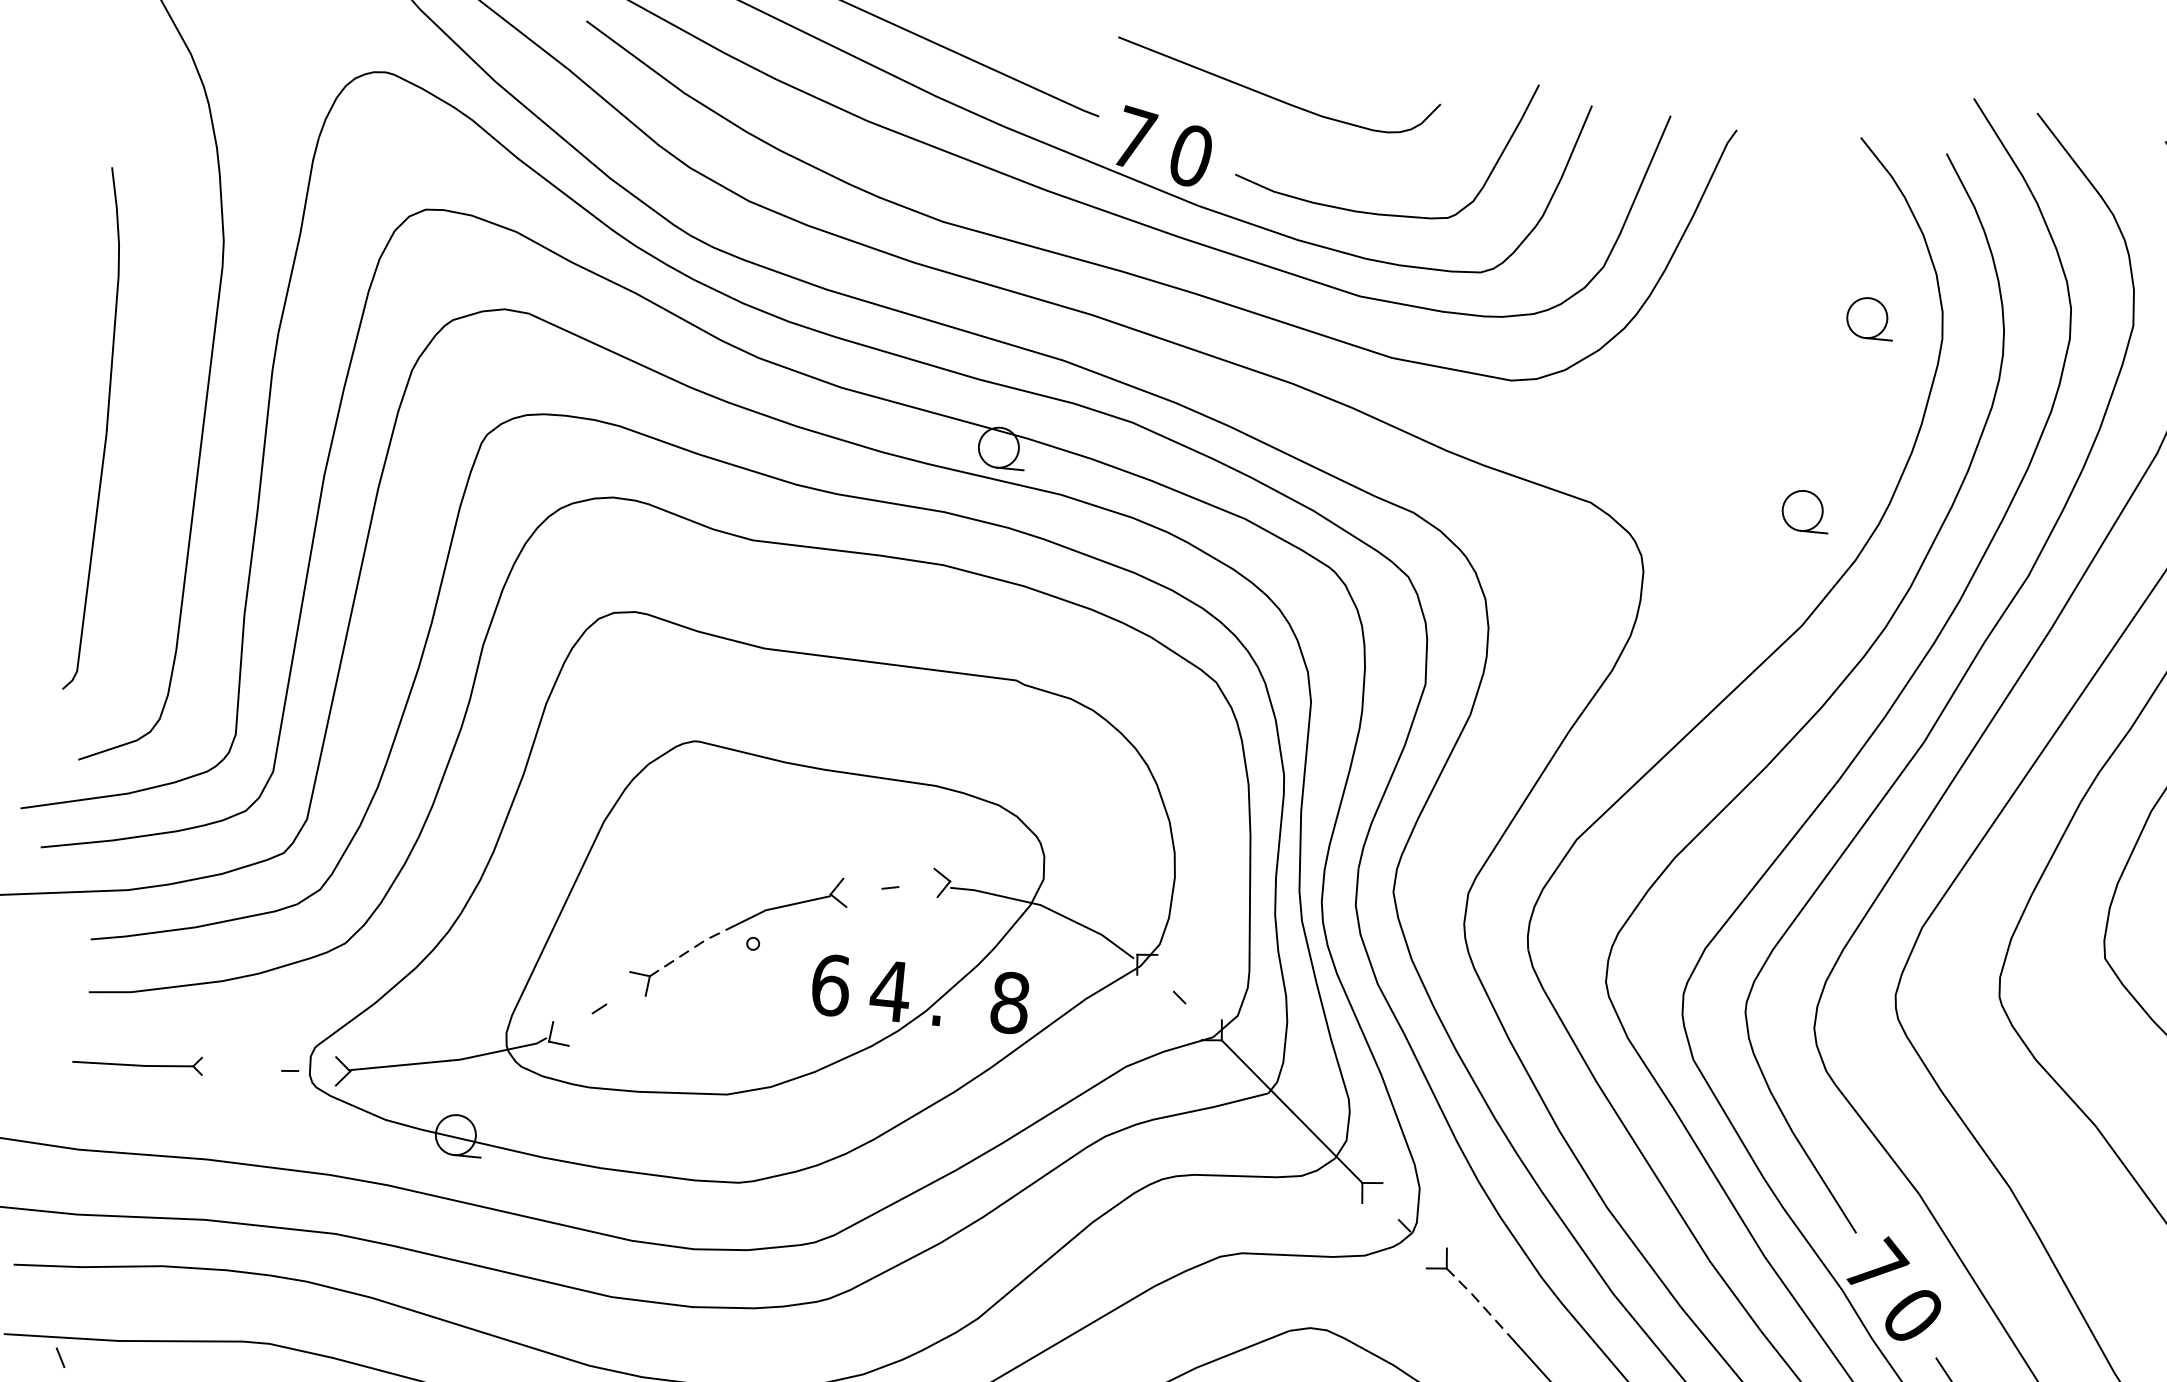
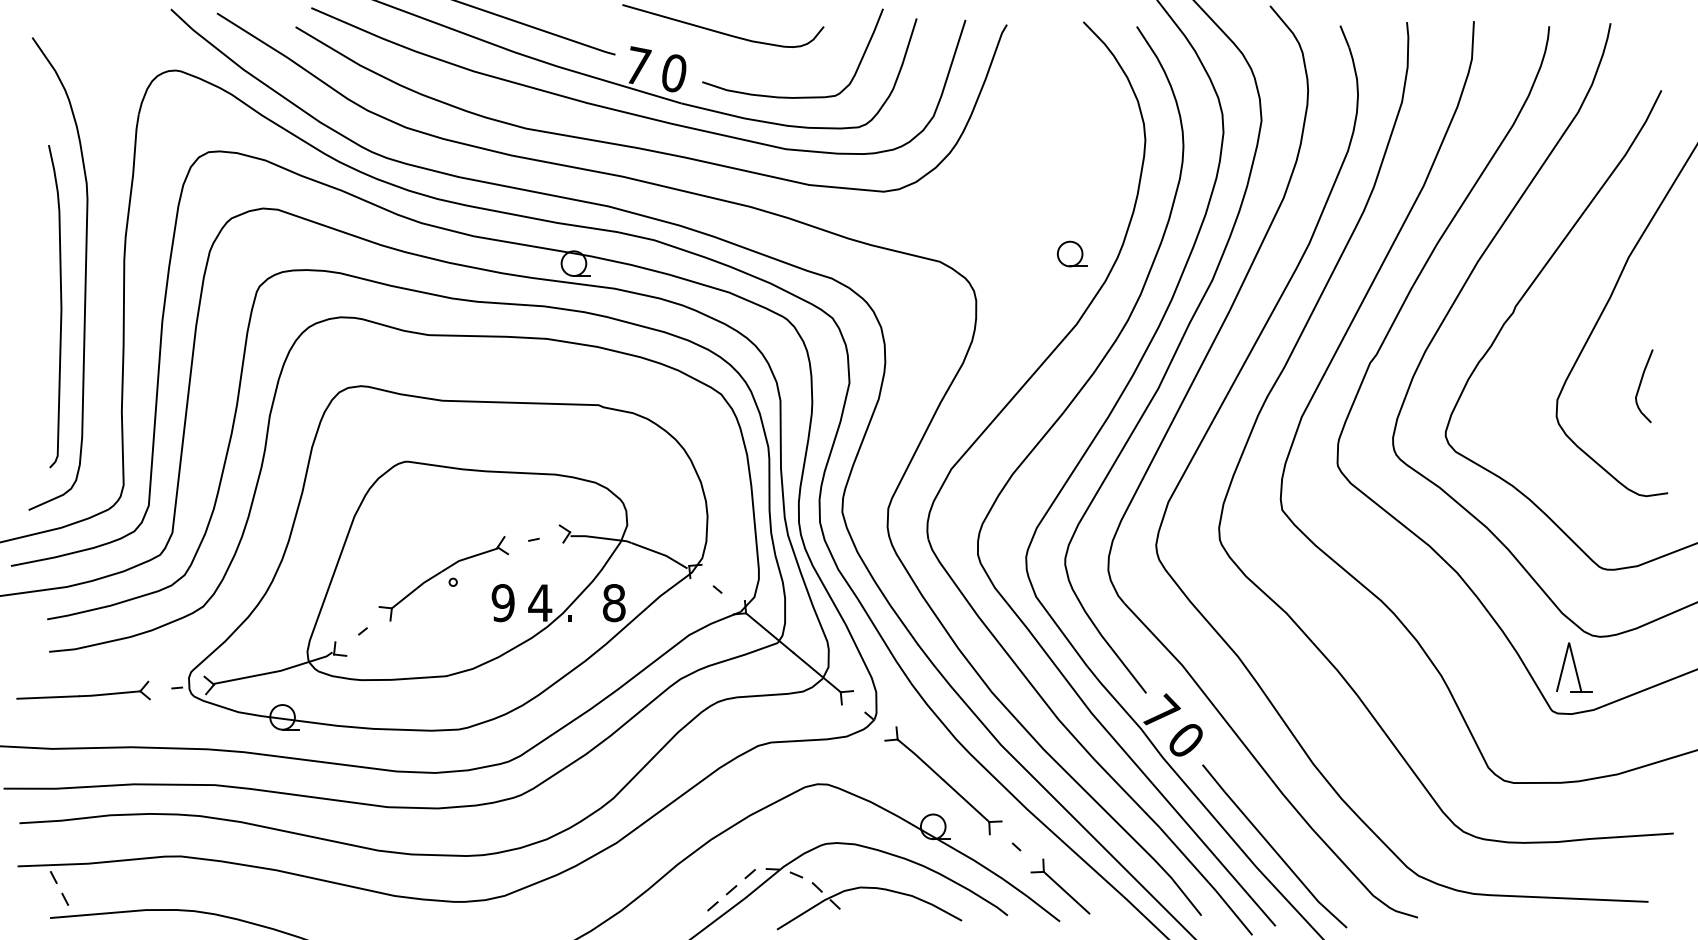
part: (1871, 317) -> (1100, 131), removed
curve: (105, 430) -> (60, 306), moved
line: (692, 949) -> (416, 589), dashed -> solid
text: (829, 985) -> (502, 603), 6 -> 9
part: (138, 1060) -> (83, 690), size x1.67
line: (1480, 1304) -> (920, 759), dashed -> solid

